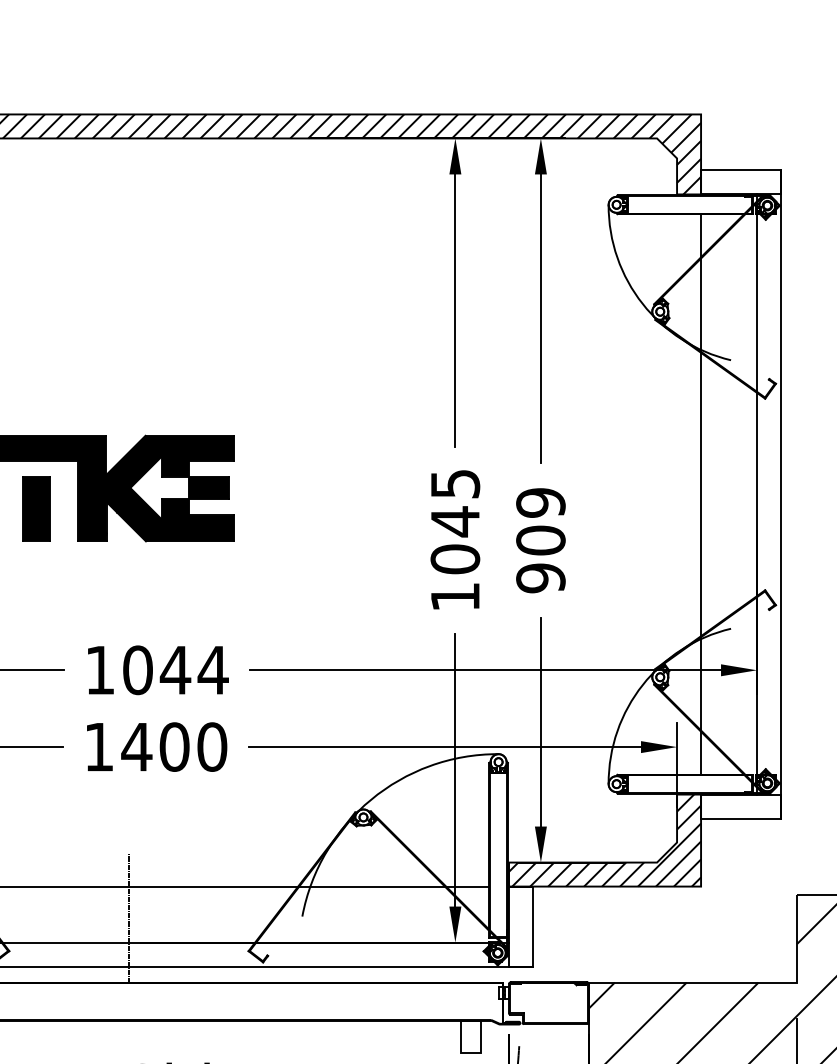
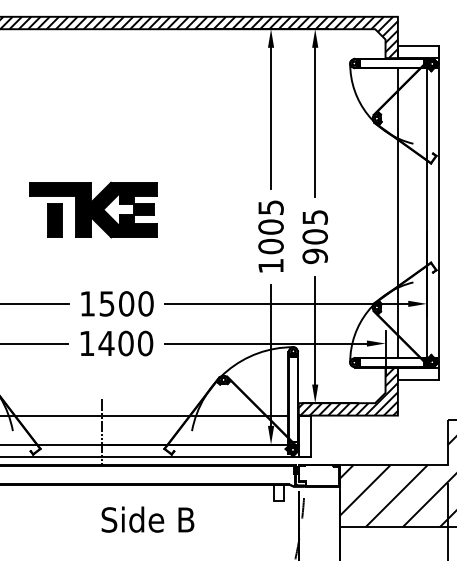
text: (539, 503) -> (314, 217), 909 -> 905
text: (454, 522) -> (270, 227), 1045 -> 1005
text: (175, 669) -> (126, 303), 1044 -> 1500

